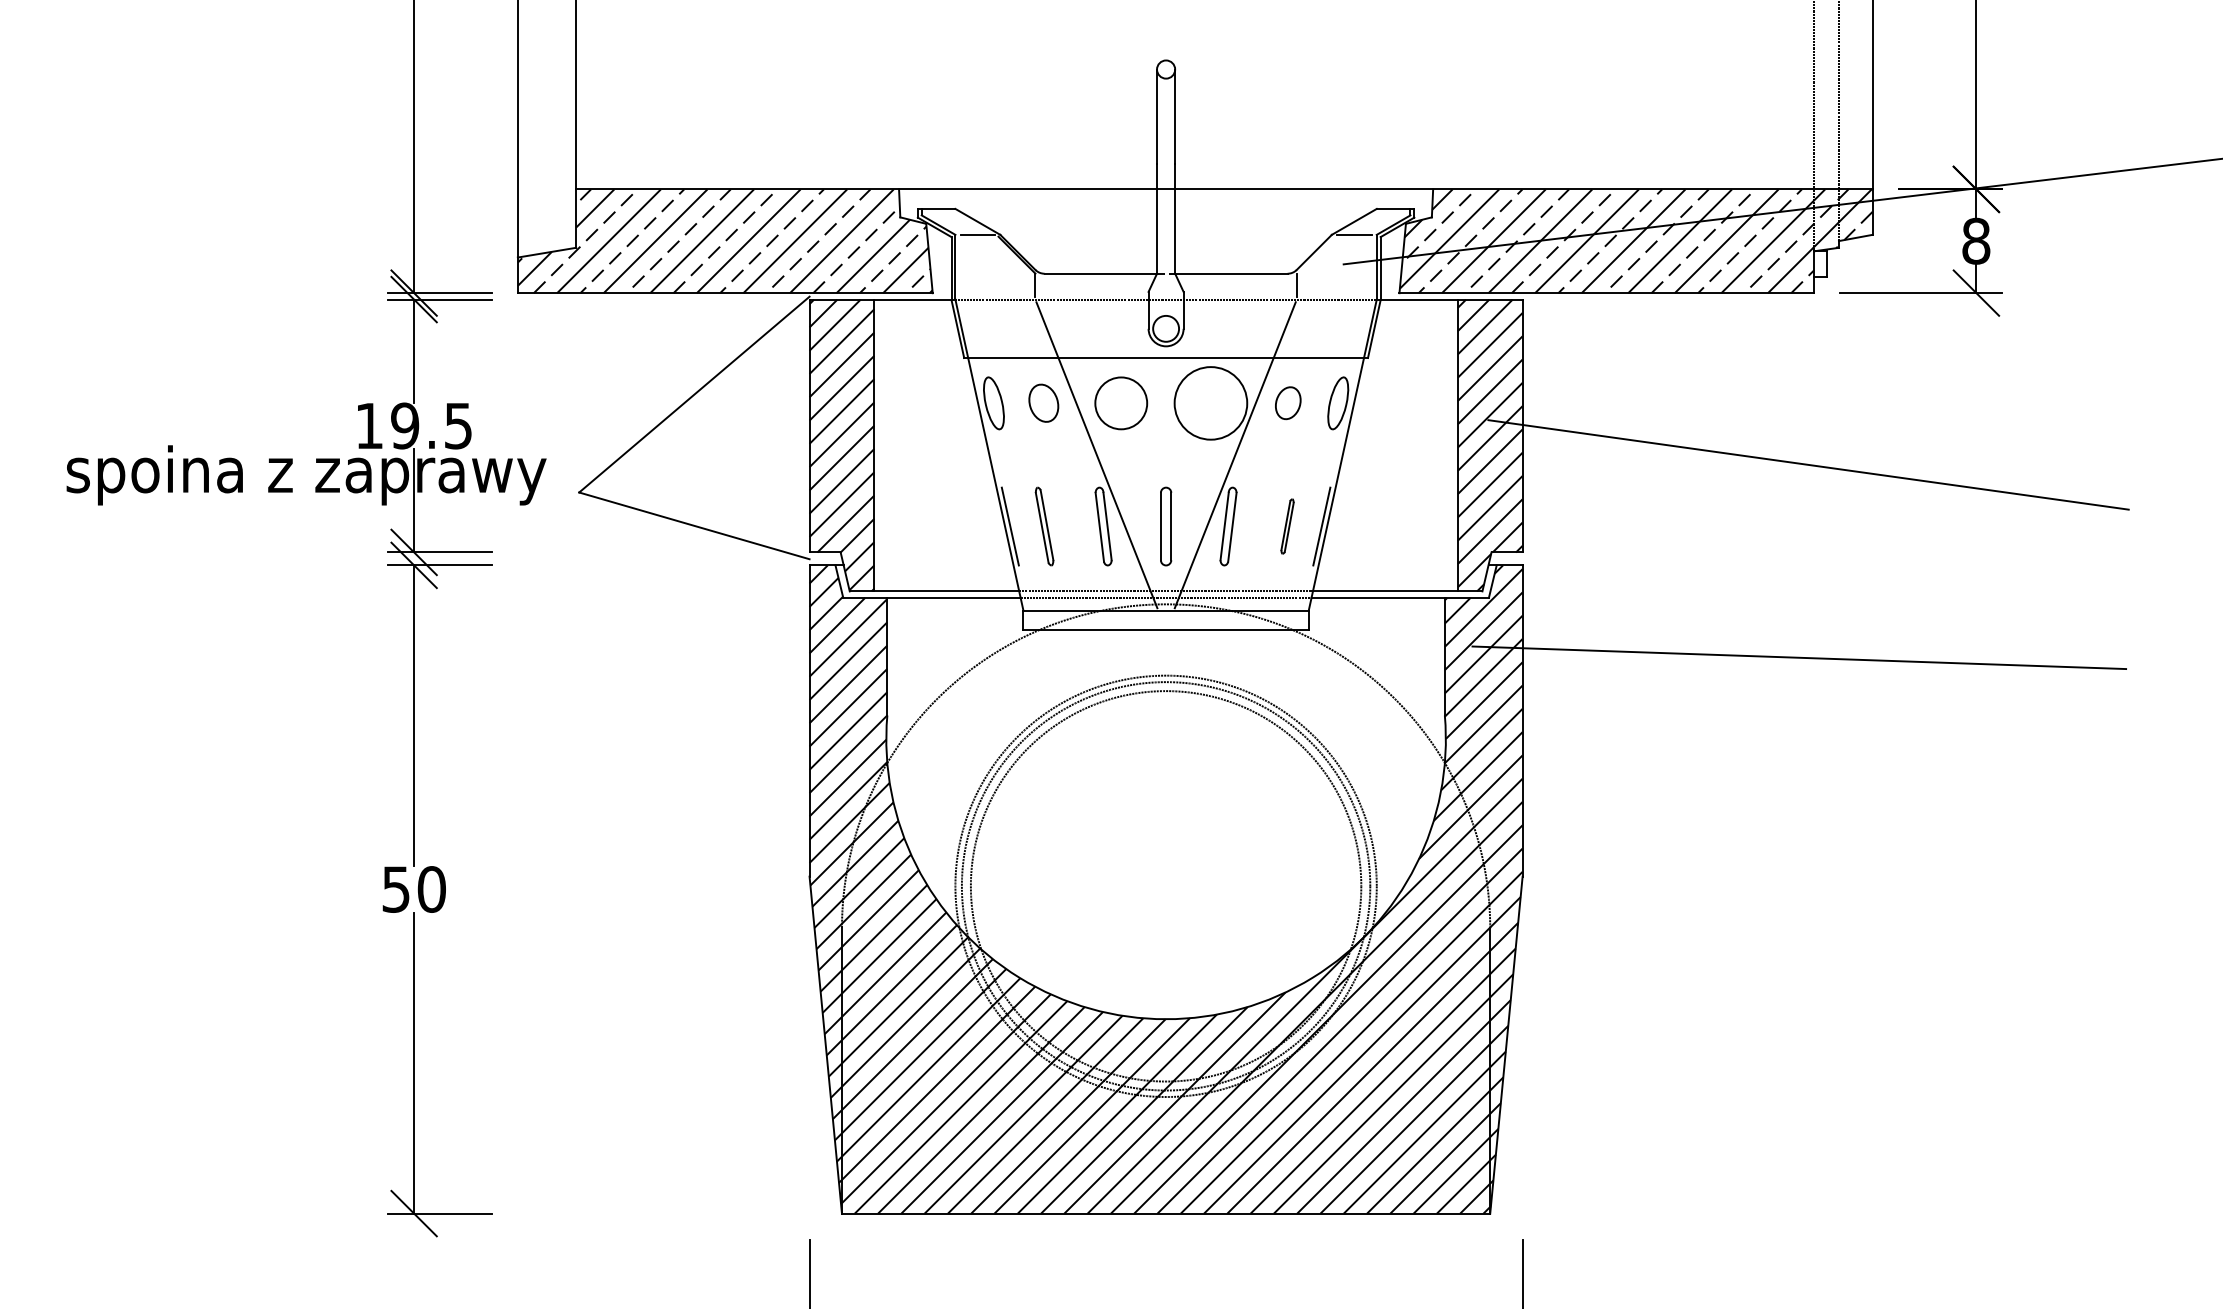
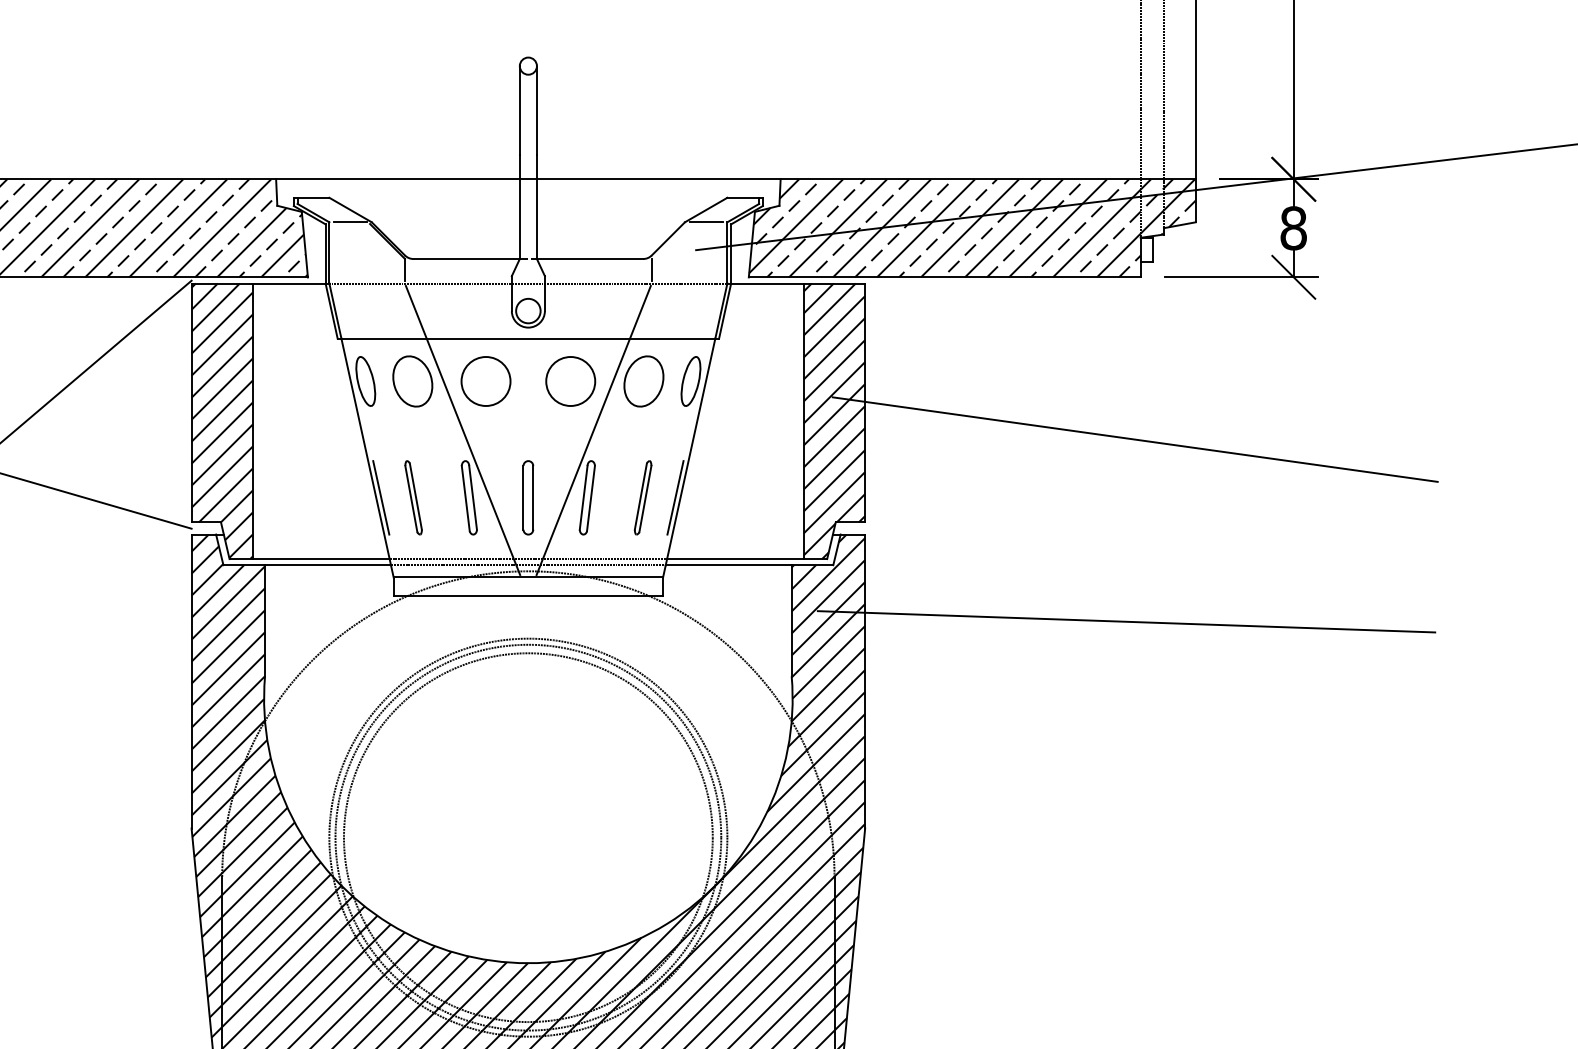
part: (1043, 402) -> (412, 380), size x1.43
part: (1287, 402) -> (643, 380), size x1.67
circle: (1210, 403) -> (570, 381), size x0.71
part: (1287, 526) -> (643, 497), size x1.43

